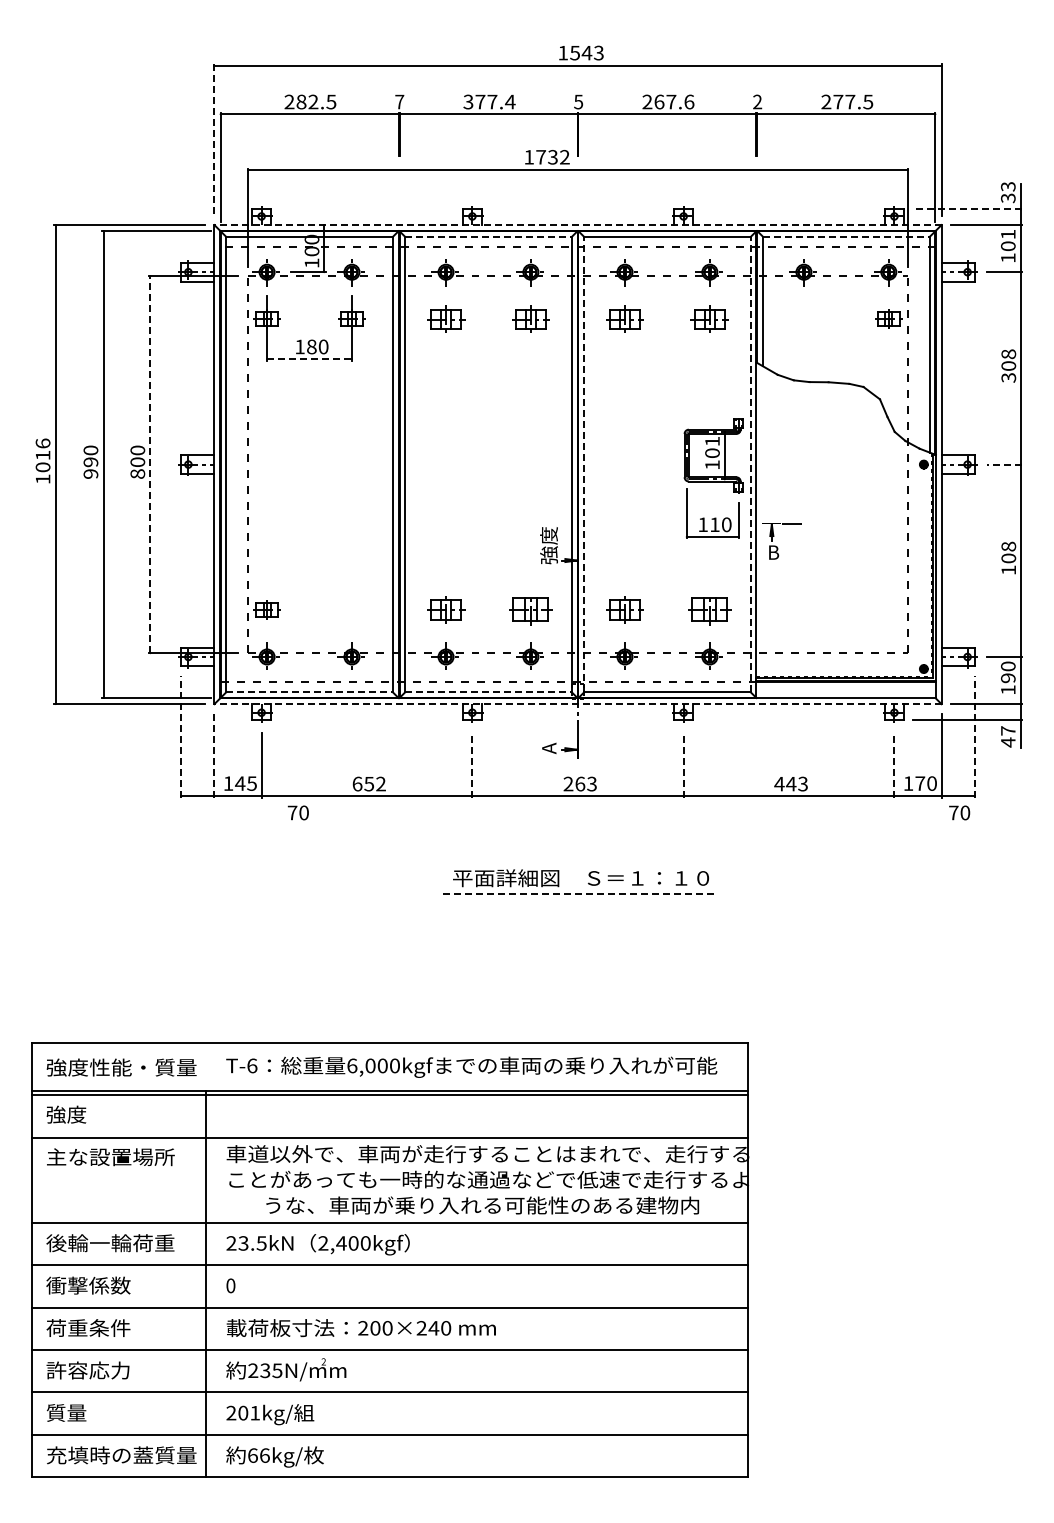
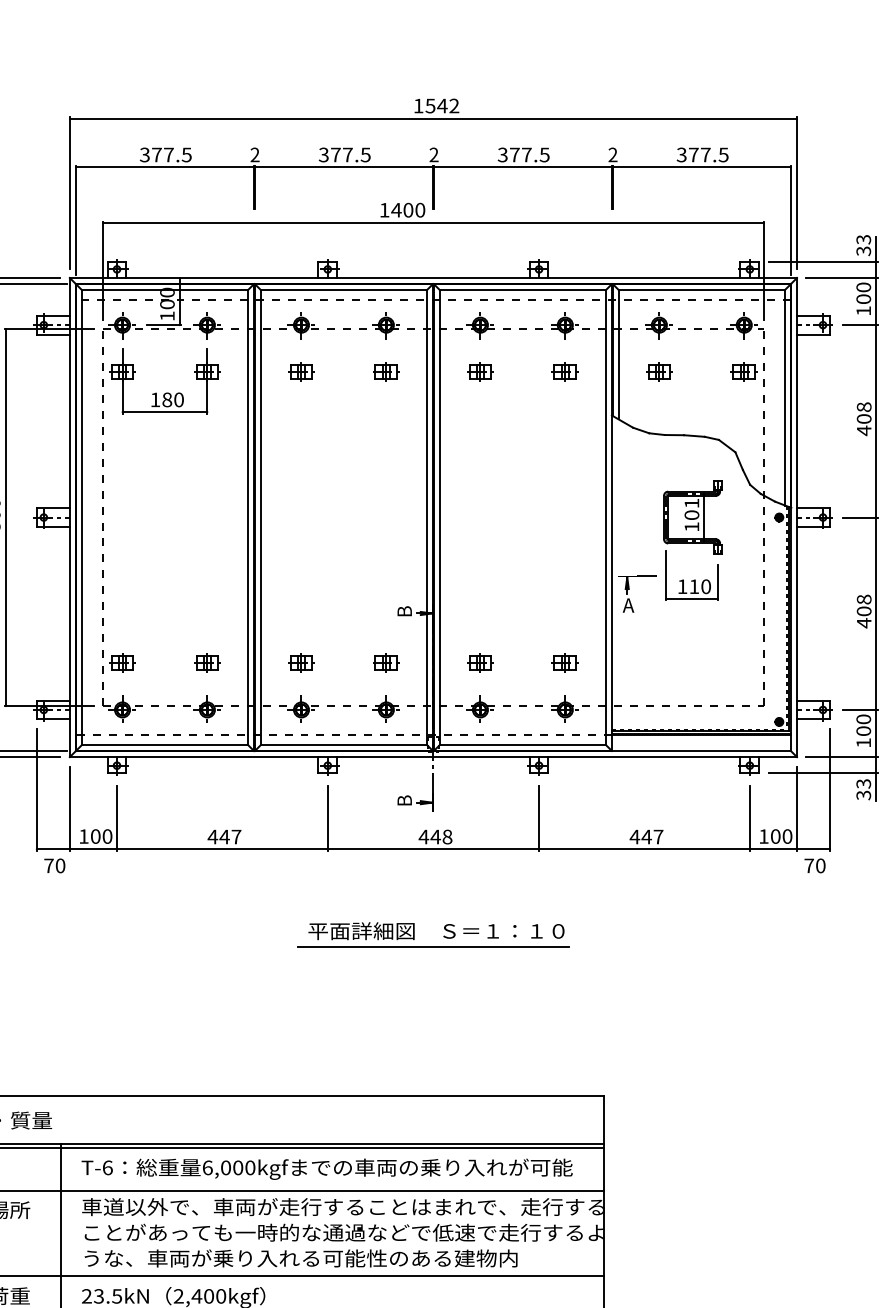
text: (598, 53) -> (453, 106), 1543 -> 1542
text: (301, 101) -> (156, 154), 282.5 -> 377.5
text: (399, 101) -> (254, 154), 7 -> 2
text: (510, 101) -> (365, 154), 377.4 -> 377.5
text: (578, 101) -> (433, 154), 5 -> 2
text: (668, 101) -> (523, 154), 267.6 -> 377.5
text: (826, 102) -> (681, 155), 277.5 -> 377.5
line: (214, 140) -> (69, 193), dashed -> solid
text: (552, 157) -> (407, 210), 1732 -> 1400
line: (967, 209) -> (822, 262), dashed -> solid
line: (578, 225) -> (433, 278), dashed -> solid
text: (1008, 234) -> (863, 287), 101 -> 100
line: (489, 236) -> (344, 289), dashed -> solid
line: (846, 236) -> (701, 289), dashed -> solid
part: (445, 318) -> (300, 371), size x0.71
part: (530, 318) -> (385, 371), size x0.71
part: (624, 318) -> (479, 371), size x0.71
part: (709, 318) -> (564, 371), size x0.71
part: (803, 318) -> (658, 371), added
line: (310, 359) -> (165, 412), dashed -> solid
text: (1008, 377) -> (863, 430), 308 -> 408
line: (150, 464) -> (5, 517), dashed -> solid
line: (584, 464) -> (439, 517), dashed -> solid
line: (750, 464) -> (605, 517), dashed -> solid
line: (1004, 464) -> (859, 517), dashed -> solid
part: (713, 478) -> (692, 540), moved
text: (548, 545) -> (403, 598), 強度 -> B
text: (773, 552) -> (628, 605), B -> A
text: (1008, 570) -> (863, 623), 108 -> 408
part: (351, 609) -> (206, 662), added
part: (445, 609) -> (300, 662), size x0.71
part: (530, 609) -> (385, 662), size x0.62
part: (624, 609) -> (479, 662), size x0.71
part: (709, 609) -> (564, 662), size x0.62
text: (1008, 678) -> (863, 731), 190 -> 100
line: (310, 692) -> (165, 745), dashed -> solid
line: (489, 692) -> (344, 745), dashed -> solid
line: (578, 704) -> (433, 757), dashed -> solid
line: (181, 736) -> (36, 789), dashed -> solid
line: (974, 736) -> (829, 789), dashed -> solid
text: (1008, 736) -> (863, 789), 47 -> 33
text: (549, 748) -> (404, 801), A -> B
line: (214, 755) -> (69, 808), dashed -> solid
line: (472, 765) -> (327, 818), dashed -> solid
line: (683, 765) -> (538, 818), dashed -> solid
line: (894, 765) -> (749, 818), dashed -> solid
text: (245, 783) -> (100, 836), 145 -> 100
text: (368, 783) -> (223, 836), 652 -> 447
text: (579, 783) -> (434, 836), 263 -> 448
text: (802, 783) -> (657, 836), 443 -> 447
text: (920, 783) -> (775, 836), 170 -> 100
text: (297, 812) -> (53, 865), moved
line: (578, 894) -> (433, 947), dashed -> solid
text: (471, 1066) -> (326, 1168), moved
text: (482, 1205) -> (300, 1258), moved

